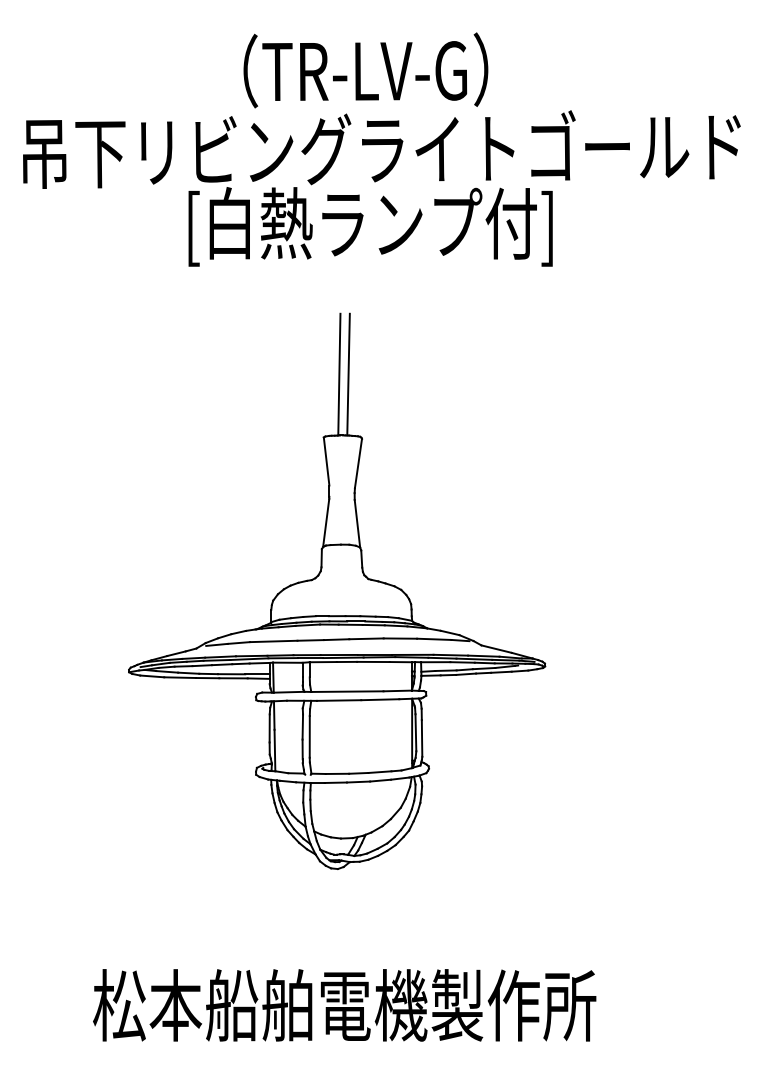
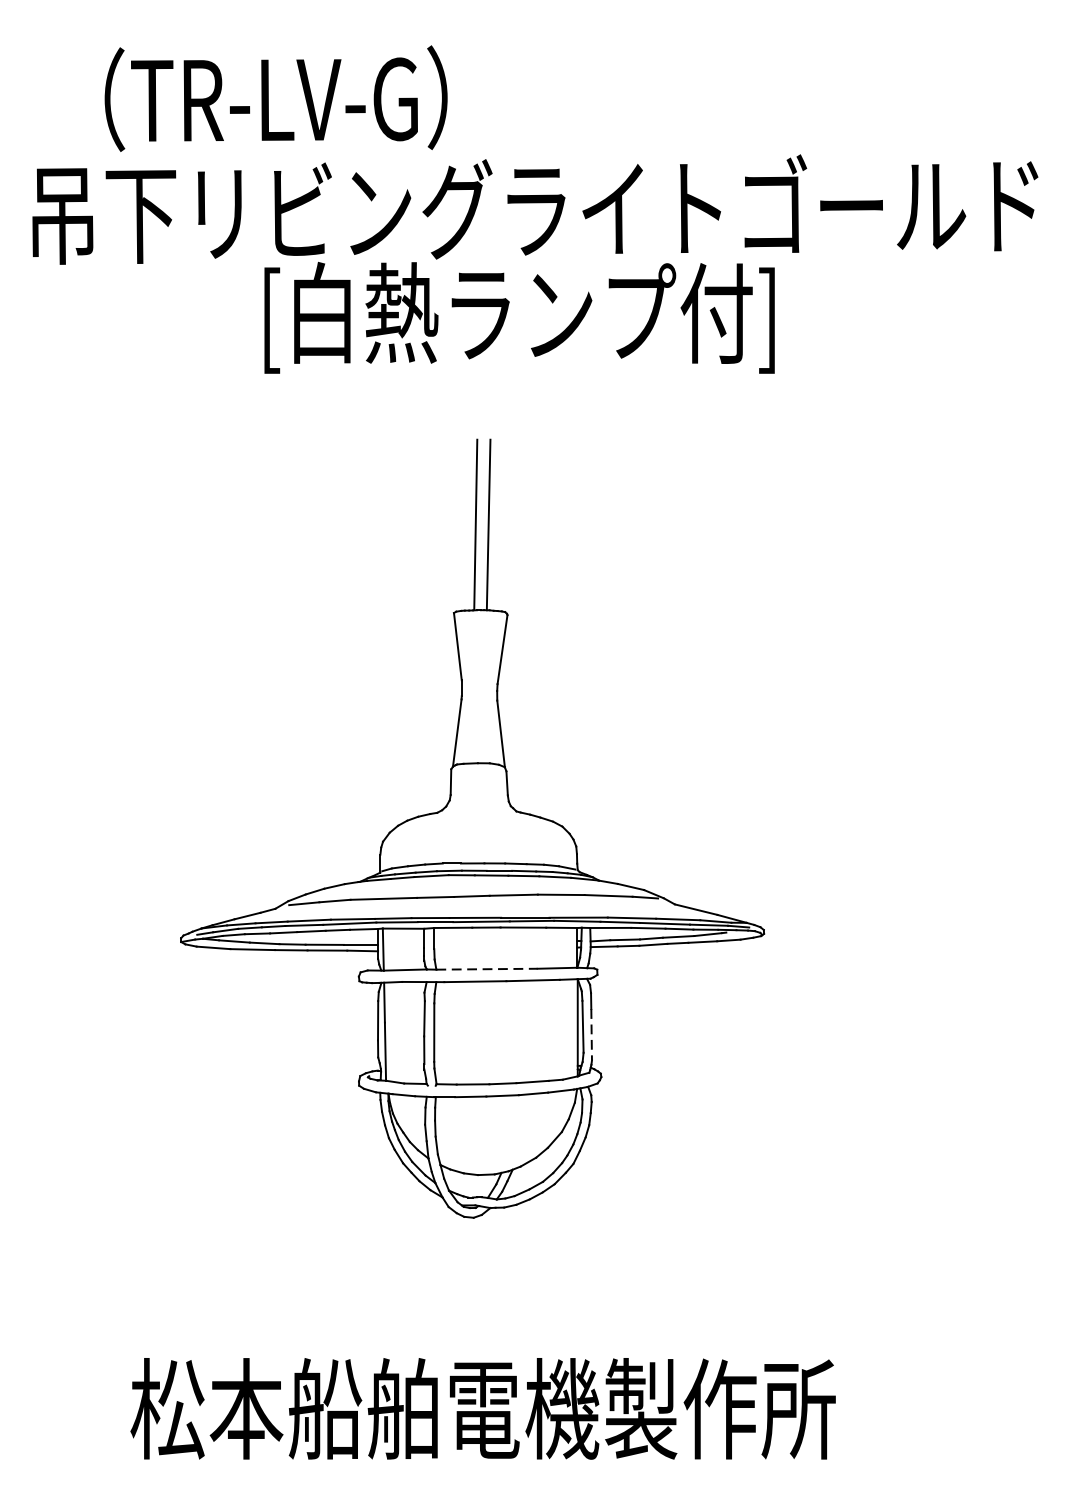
text: (365, 70) -> (275, 98), moved
line: (347, 691) -> (487, 969), solid -> dashed
line: (422, 738) -> (592, 1034), solid -> dashed

